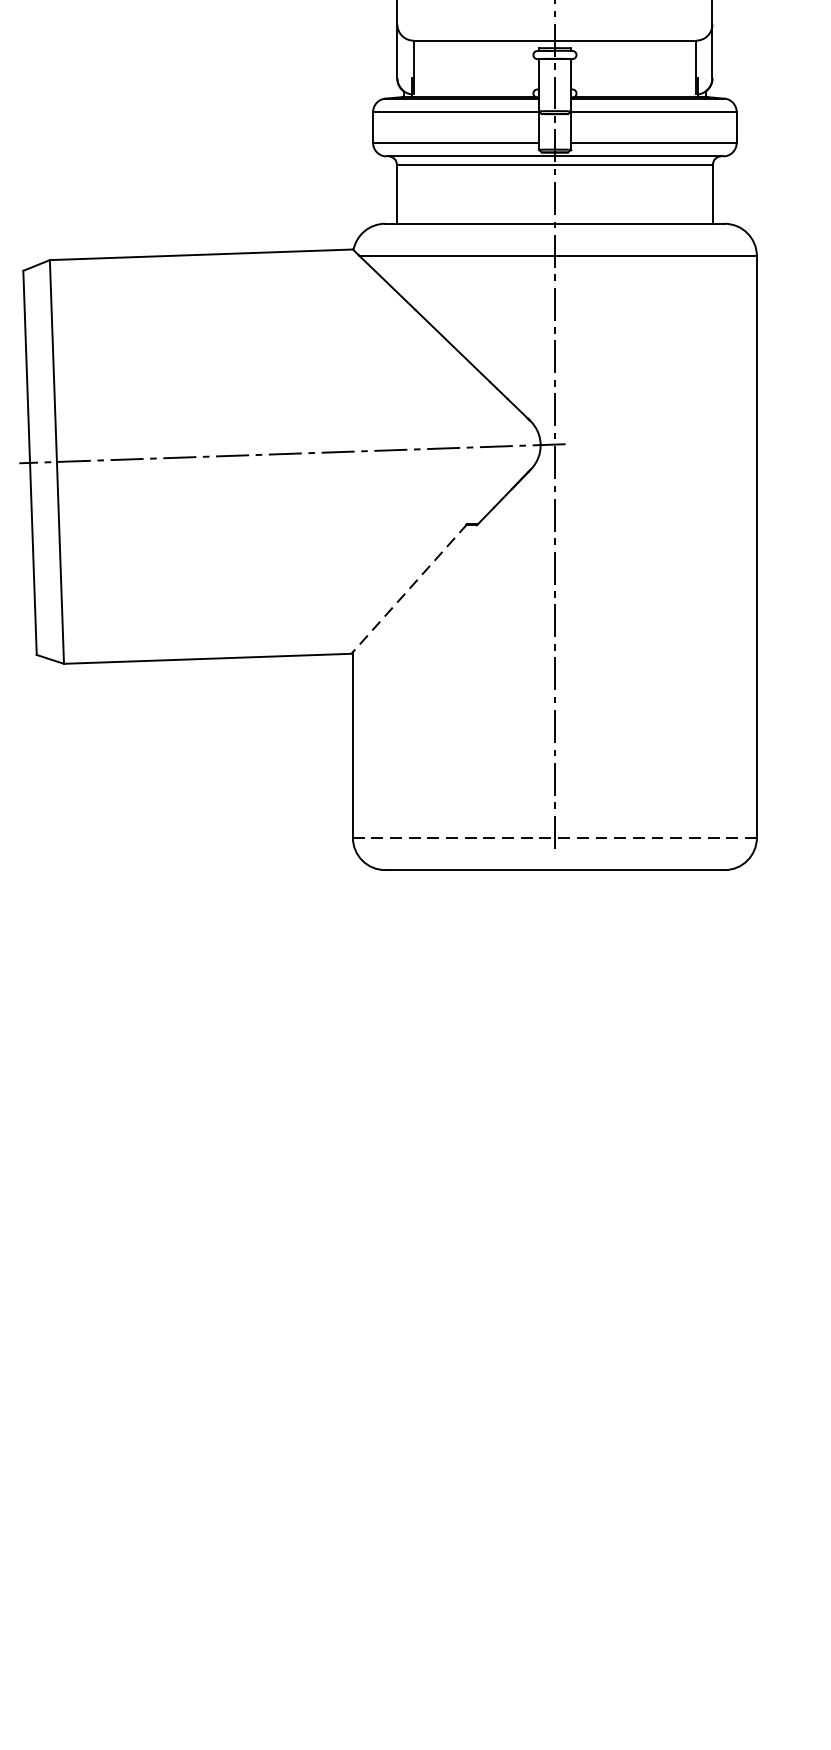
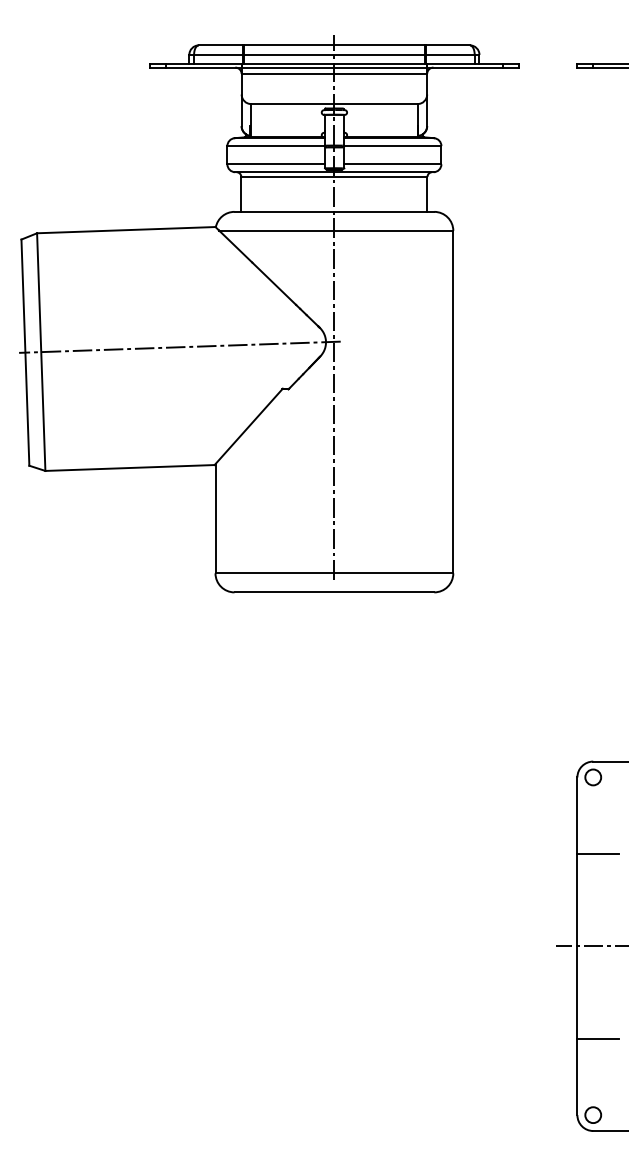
line: (408, 590) -> (248, 427), dashed -> solid
line: (555, 838) -> (334, 573), dashed -> solid

